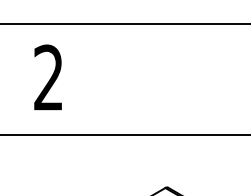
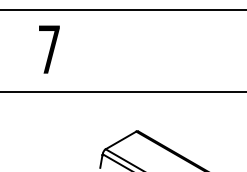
text: (47, 76) -> (48, 48), 2 -> 7

